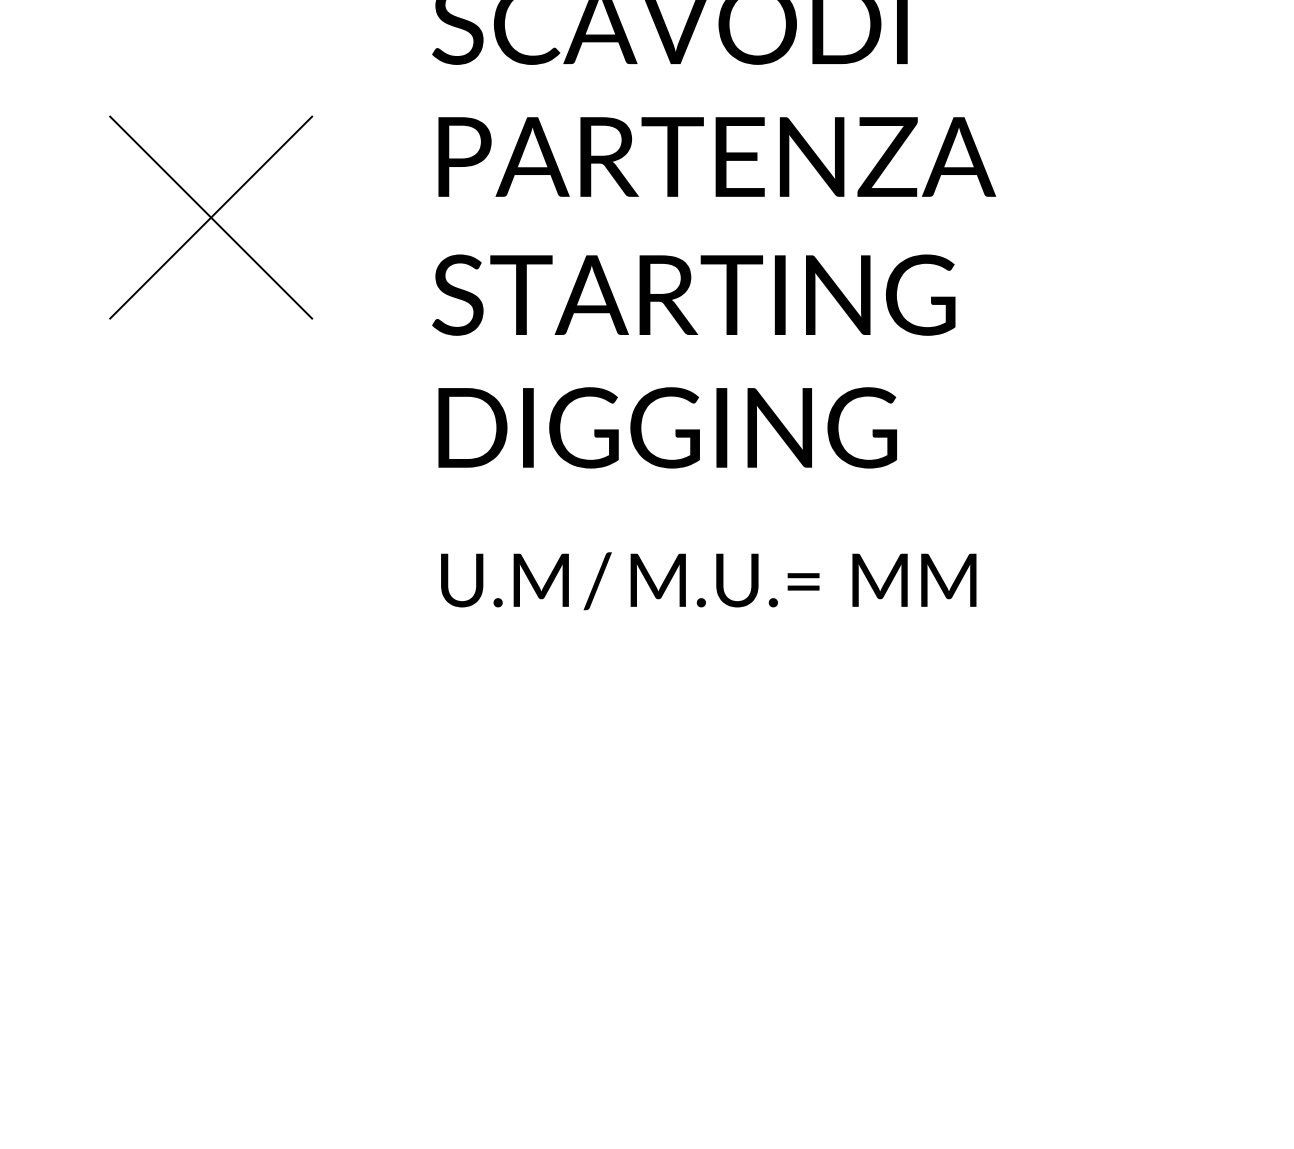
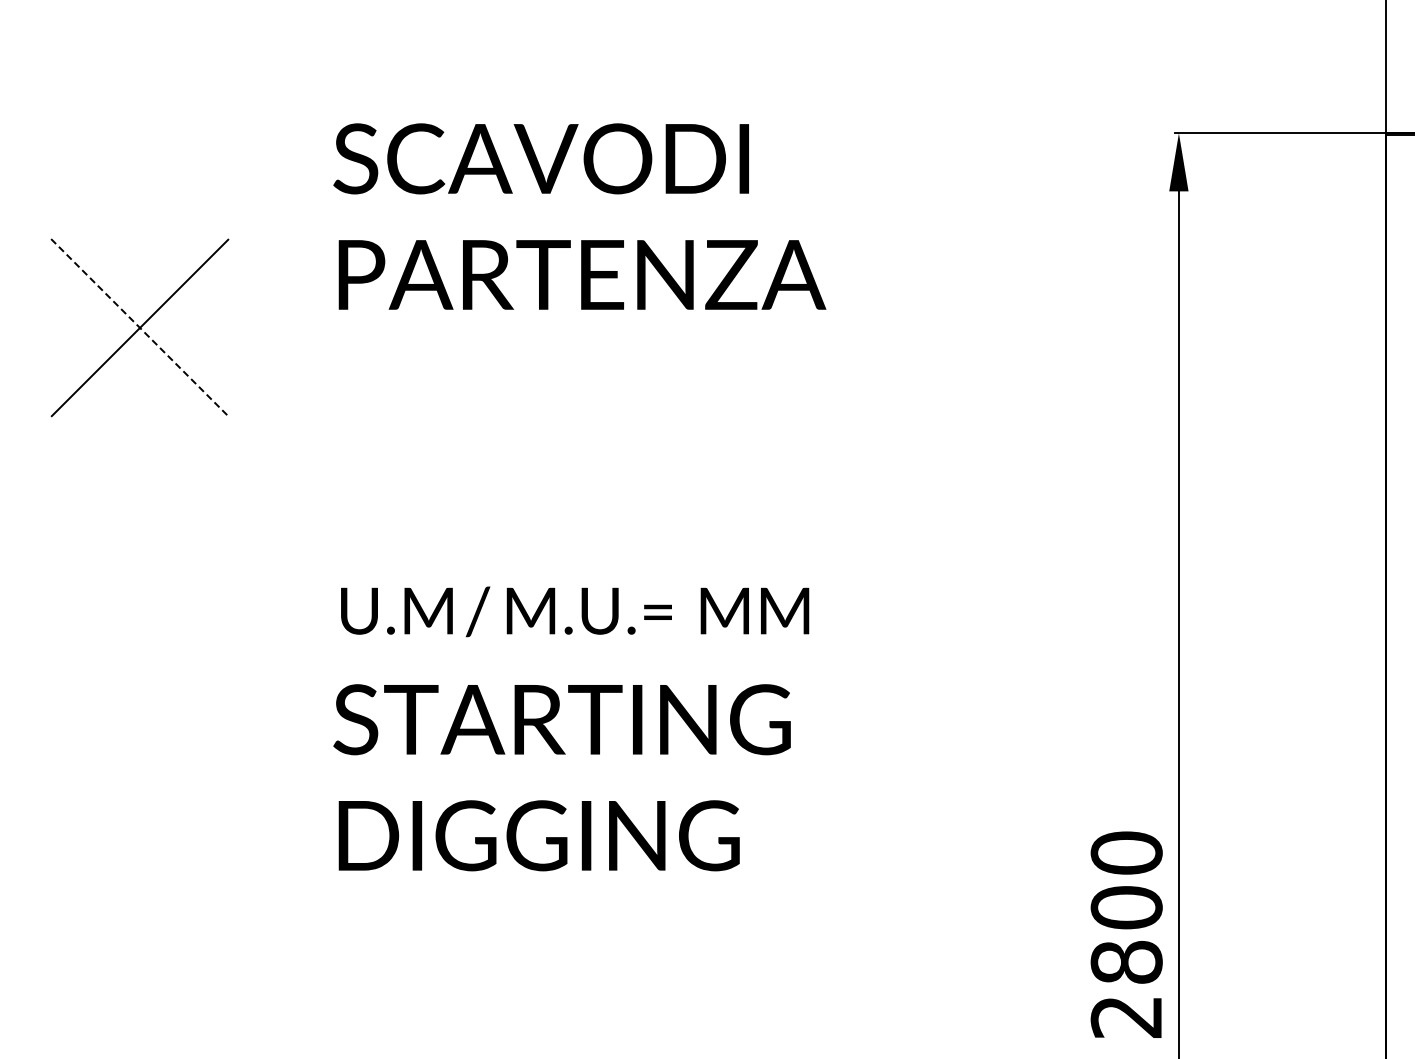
line: (211, 217) -> (140, 327), solid -> dashed
text: (693, 361) -> (561, 777), moved
text: (709, 580) -> (575, 611), moved

